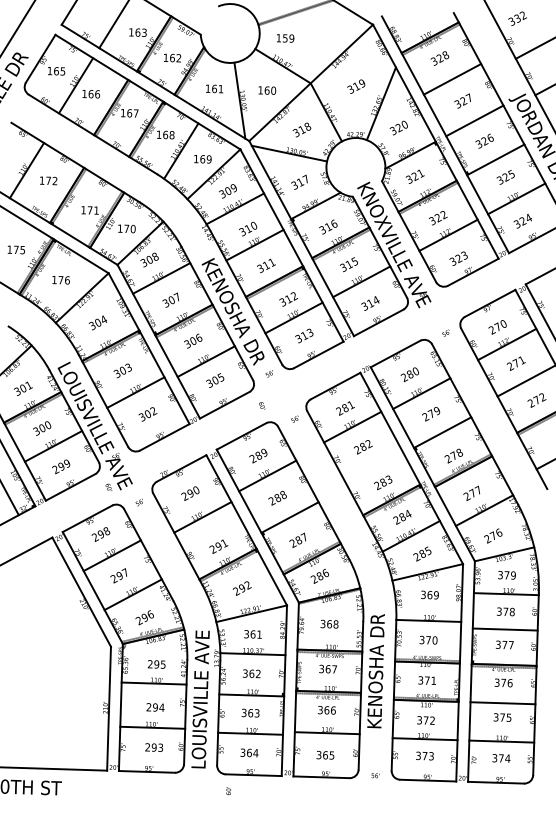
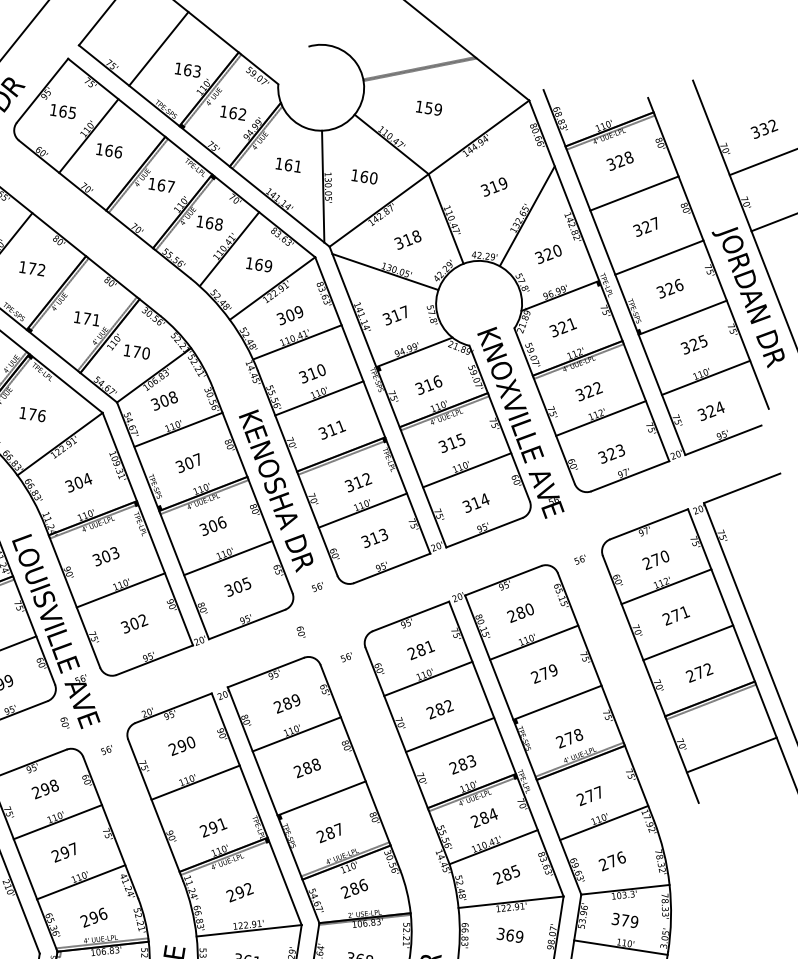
text: (517, 18) -> (764, 128), moved
text: (285, 38) -> (429, 108), moved
line: (371, 463) -> (449, 734), added

